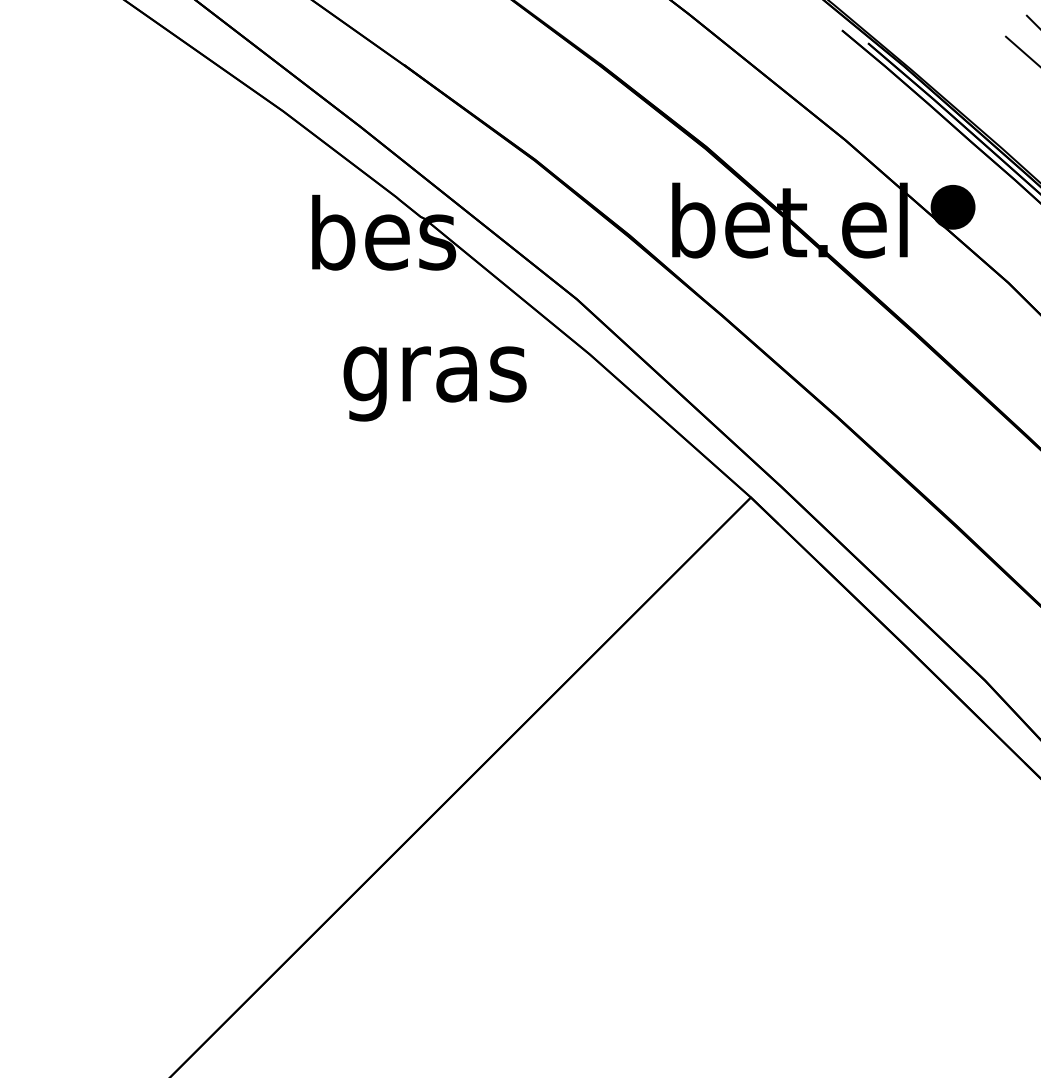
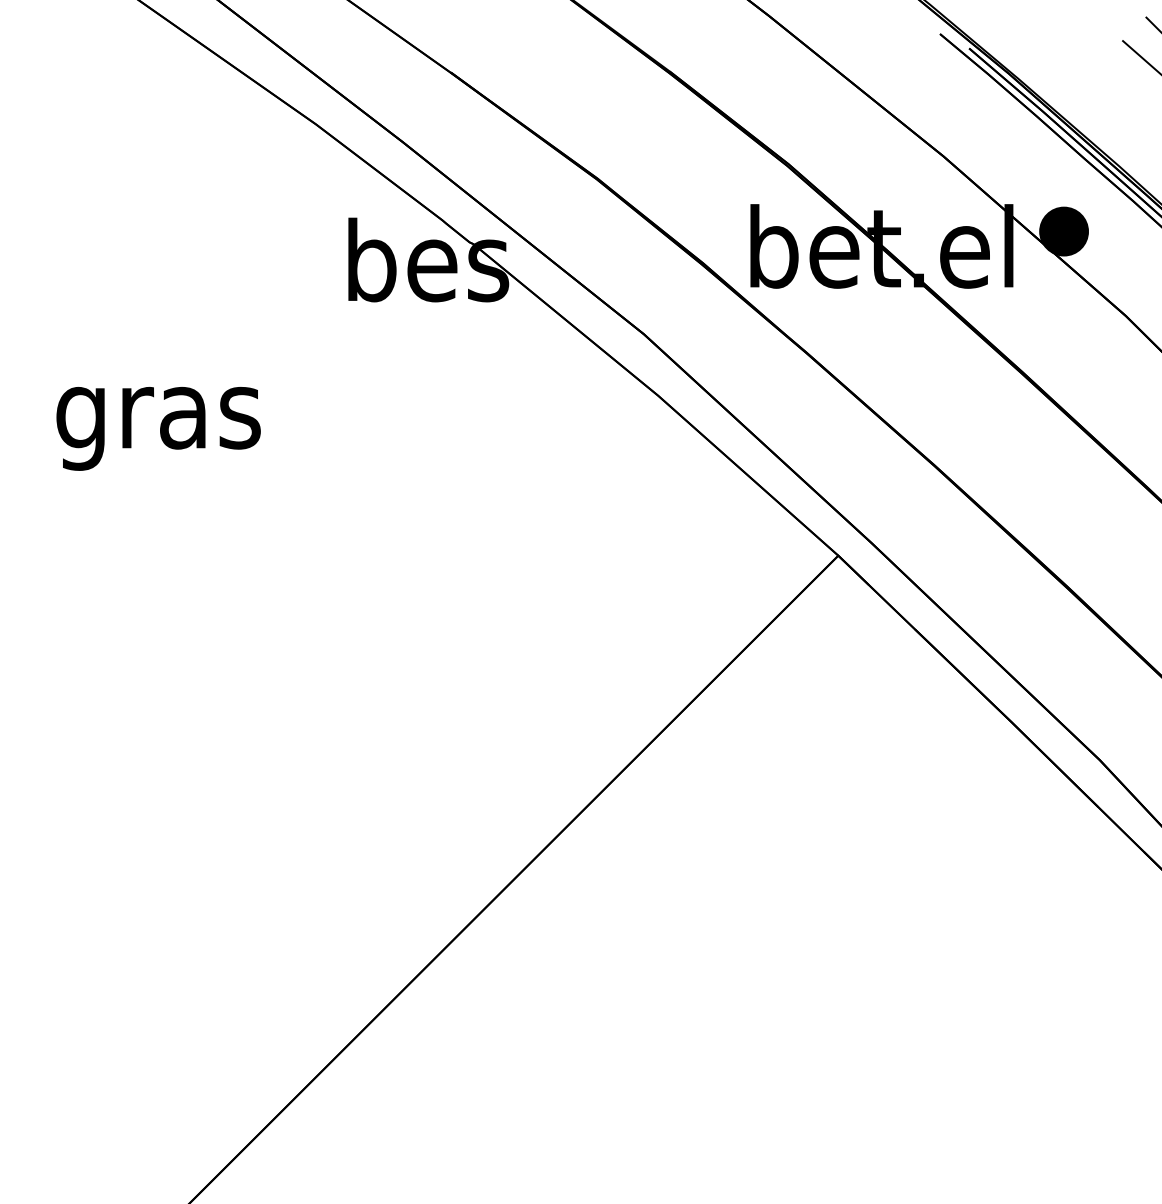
text: (434, 383) -> (158, 428), moved

